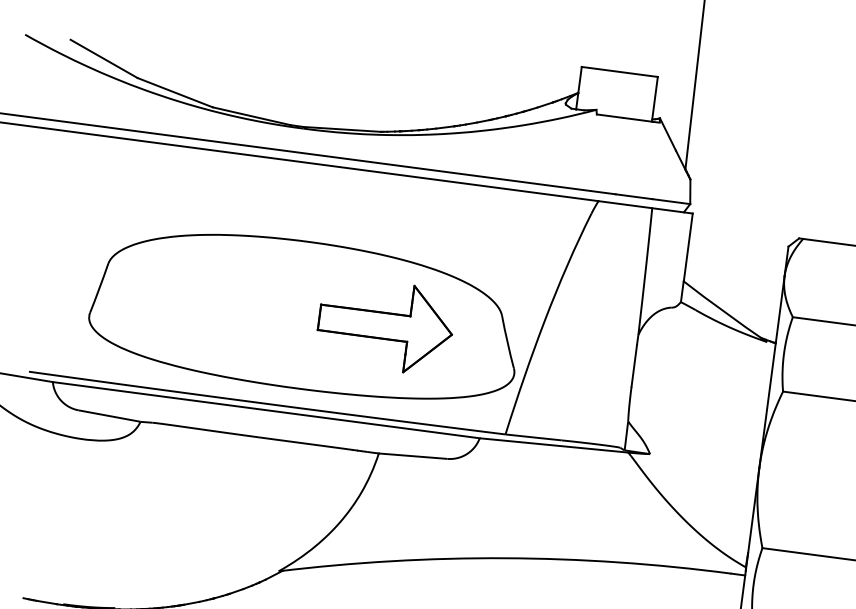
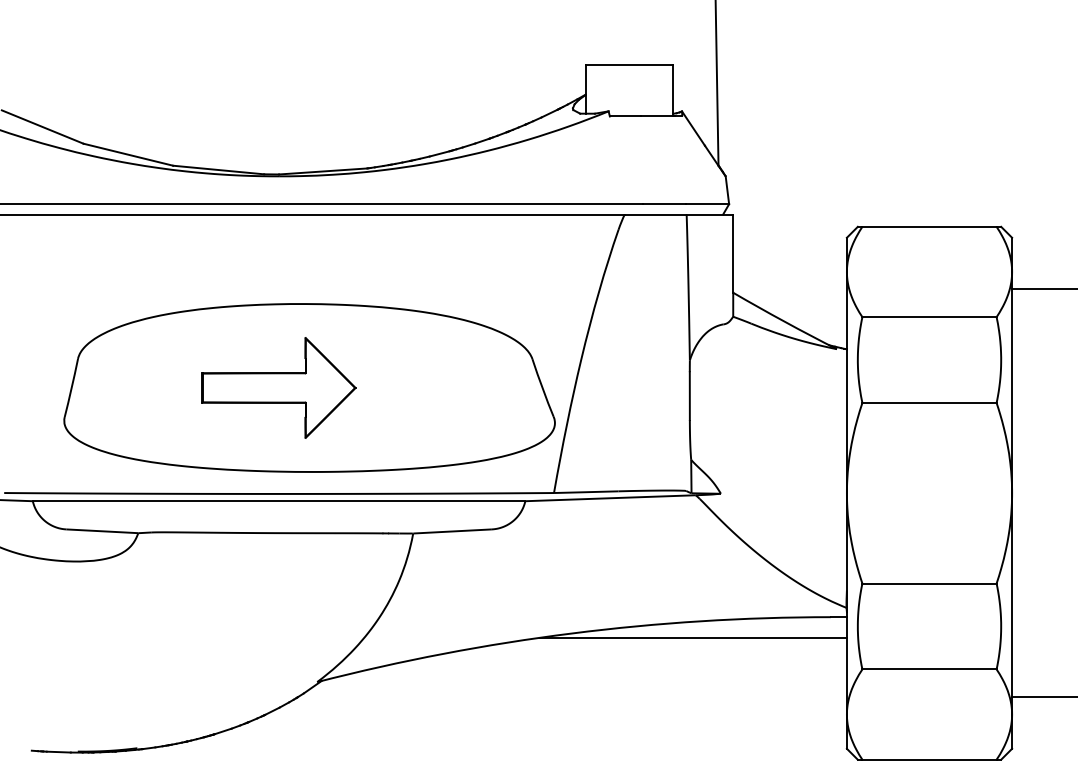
part: (385, 325) -> (278, 387), moved
line: (609, 575) -> (692, 637), added

